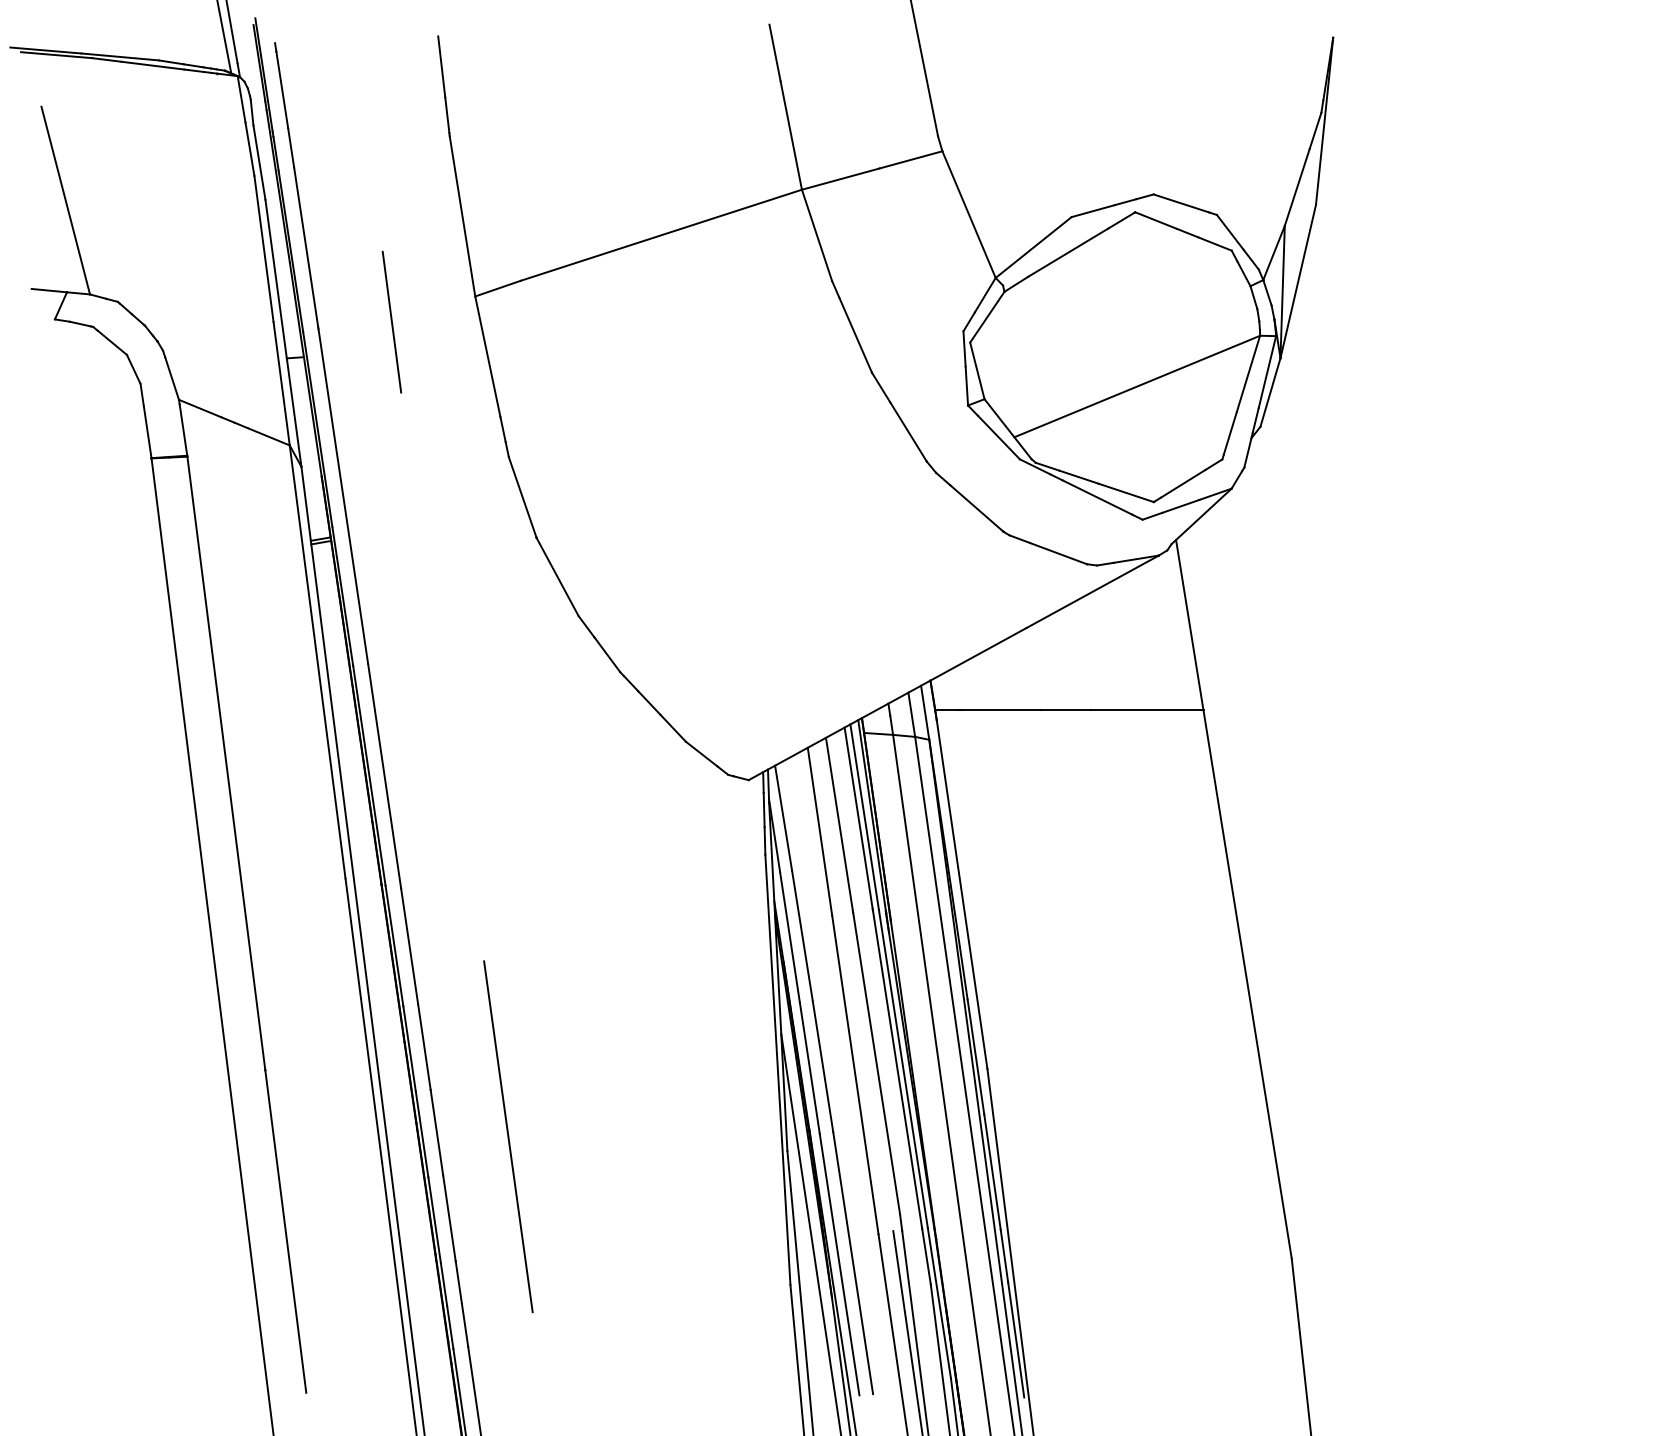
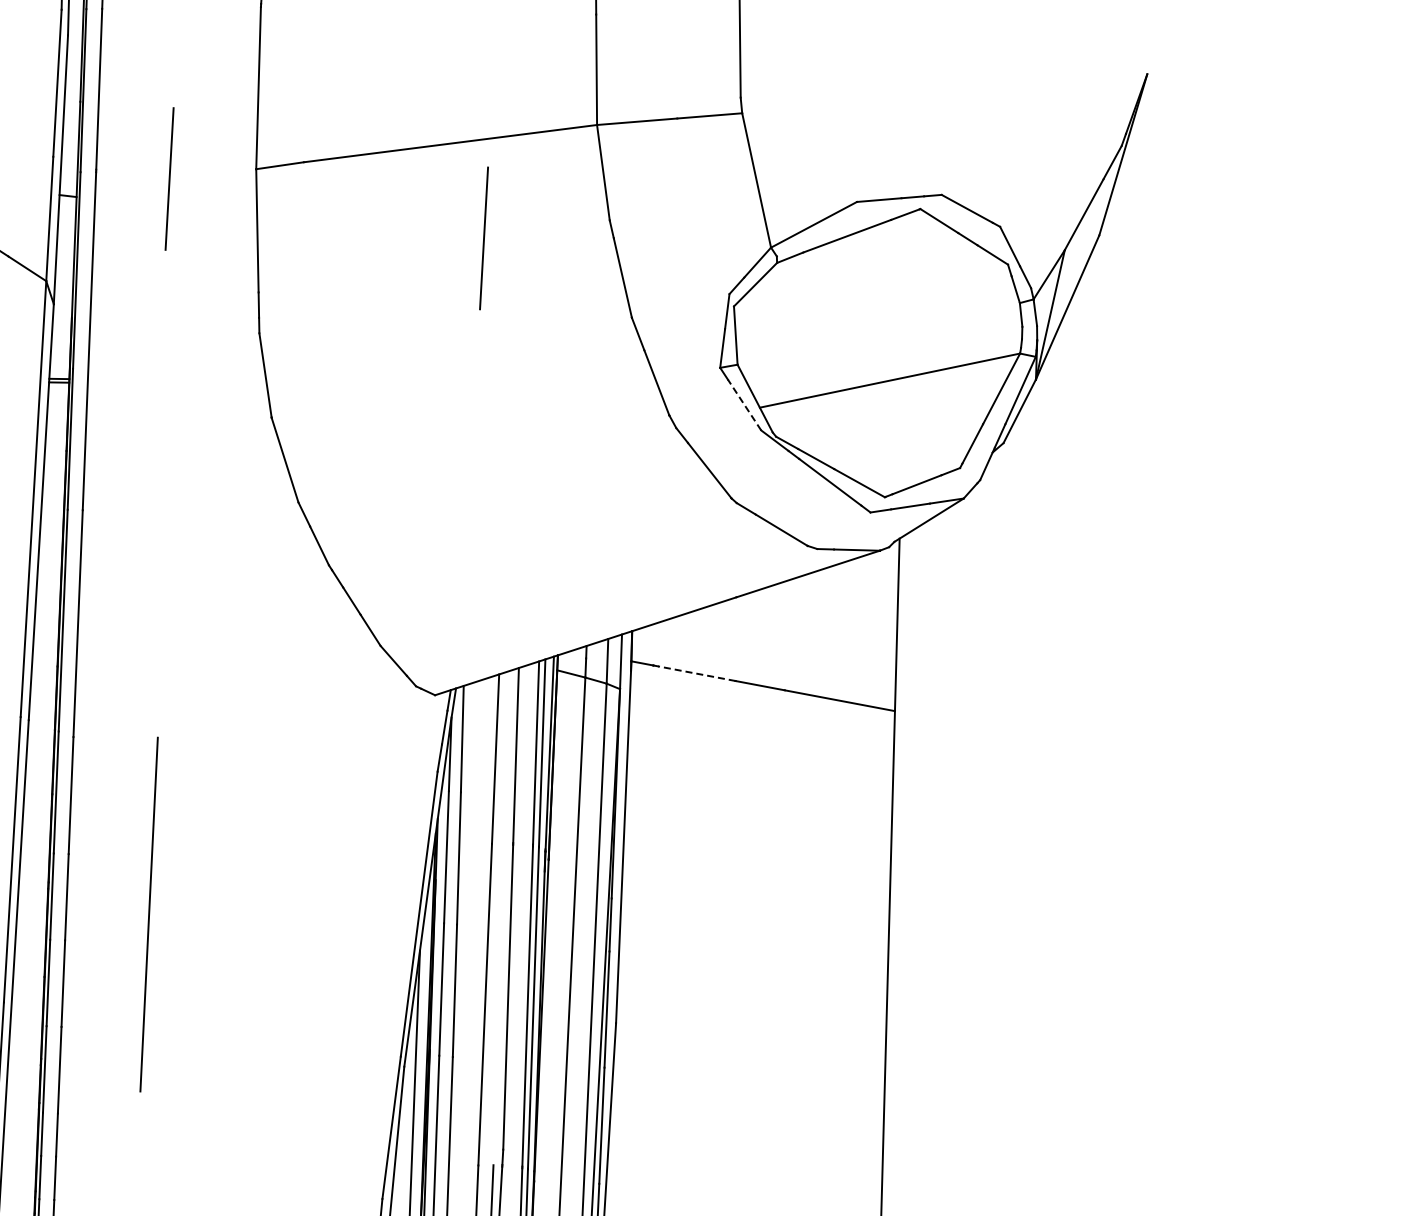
line: (711, 321) -> (483, 237), added
line: (998, 437) -> (744, 404), solid -> dashed
line: (1001, 710) -> (696, 673), solid -> dashed
line: (508, 1136) -> (149, 914), moved

